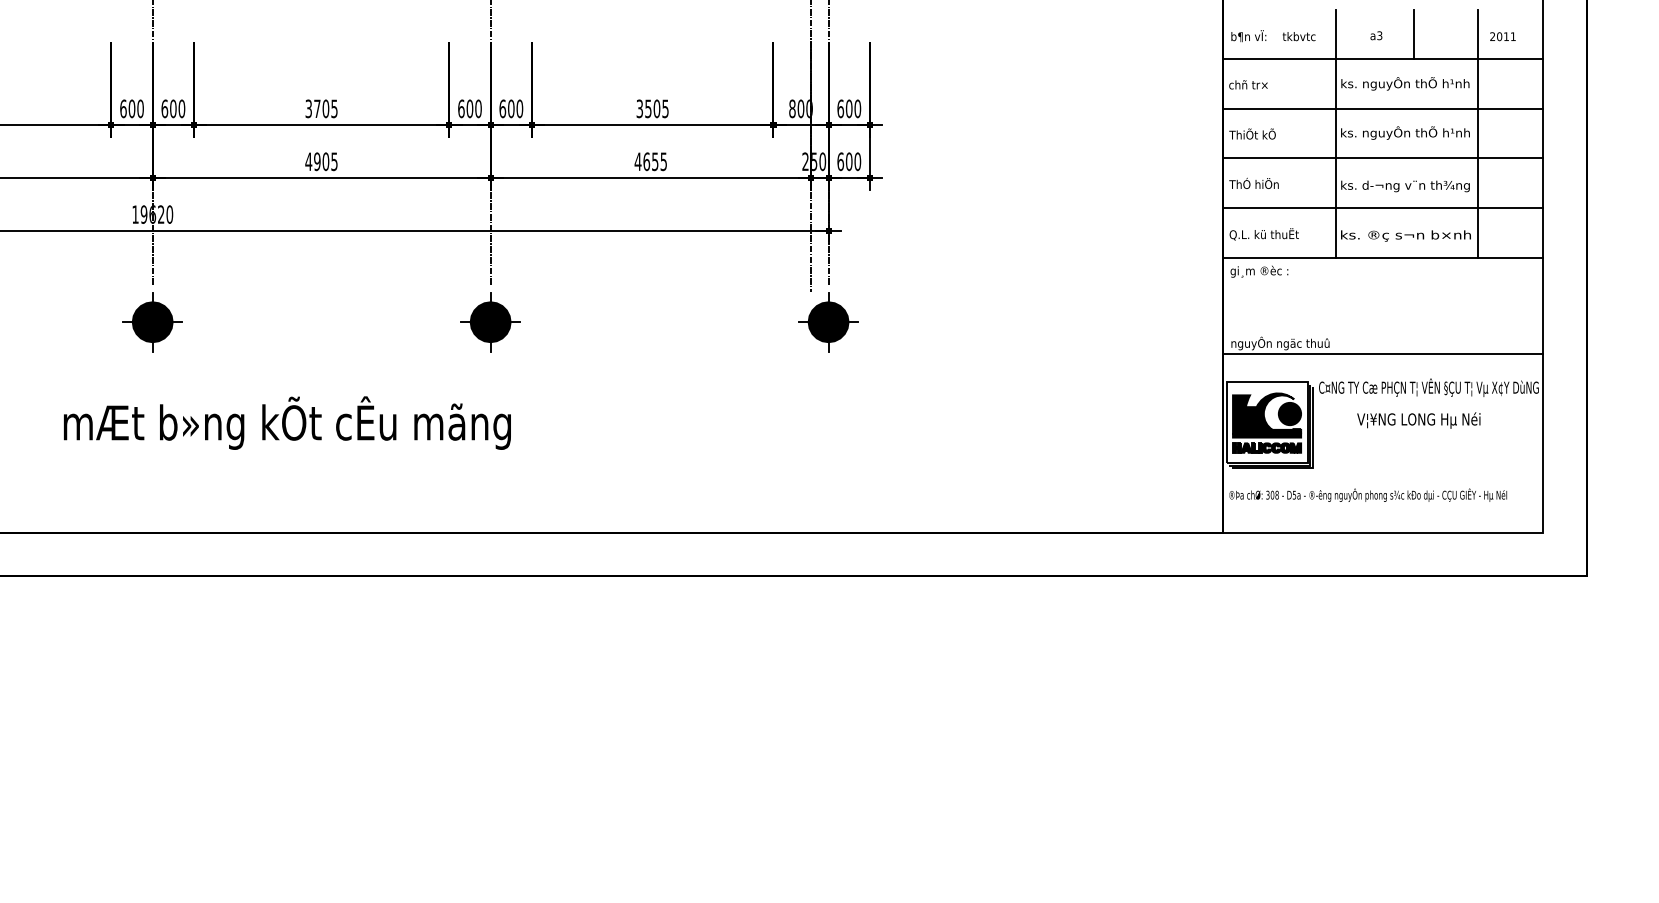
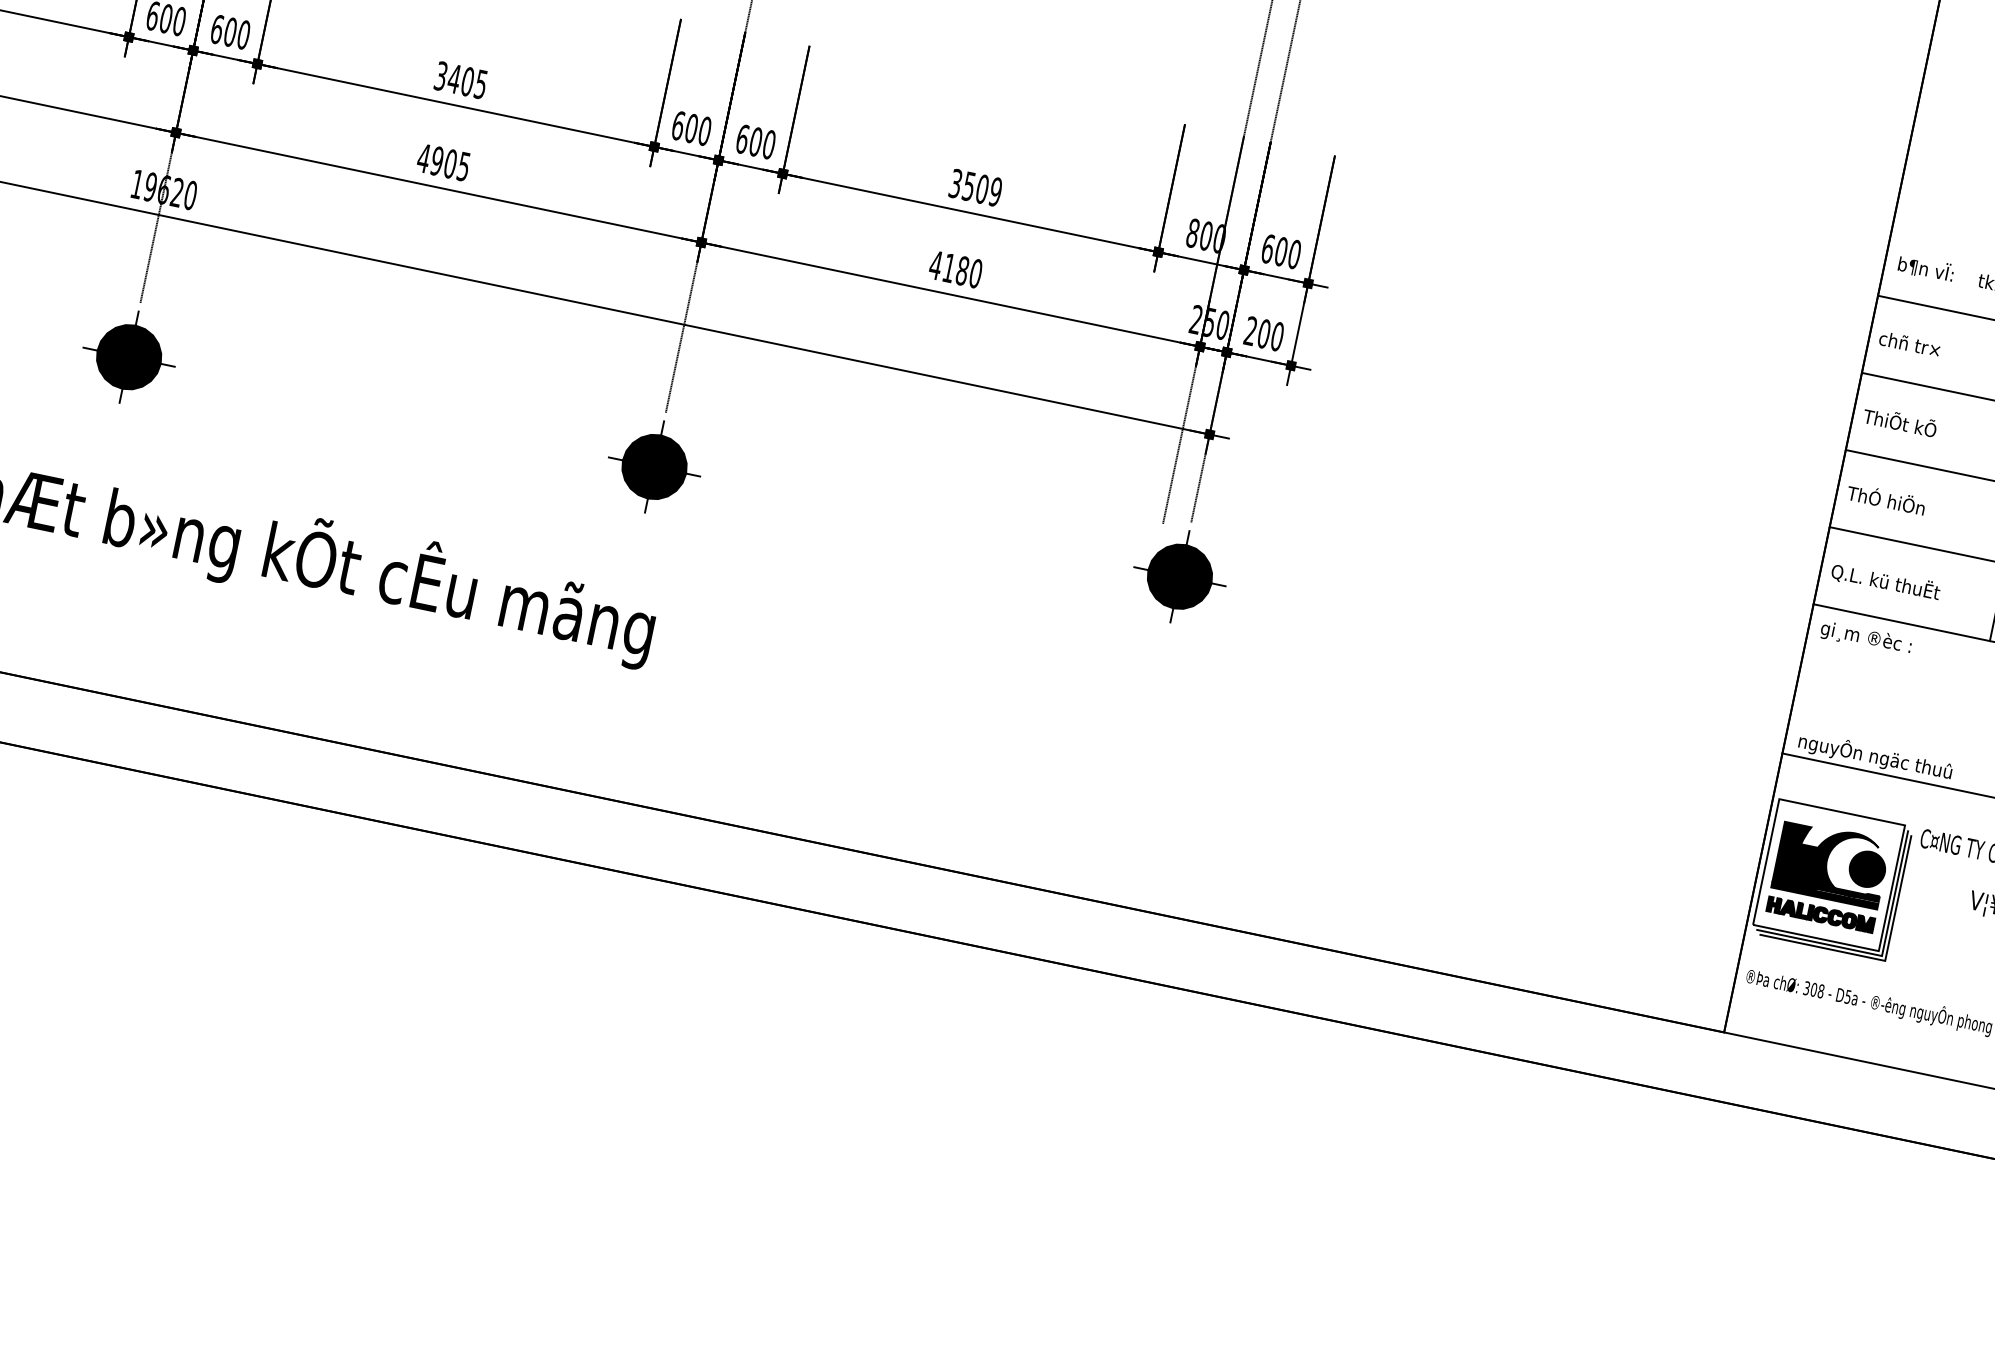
text: (316, 108) -> (453, 78), 3705 -> 3405
text: (665, 108) -> (995, 191), 3505 -> 3509
text: (655, 161) -> (963, 270), 4655 -> 4180
text: (840, 161) -> (1250, 330), 600 -> 200

